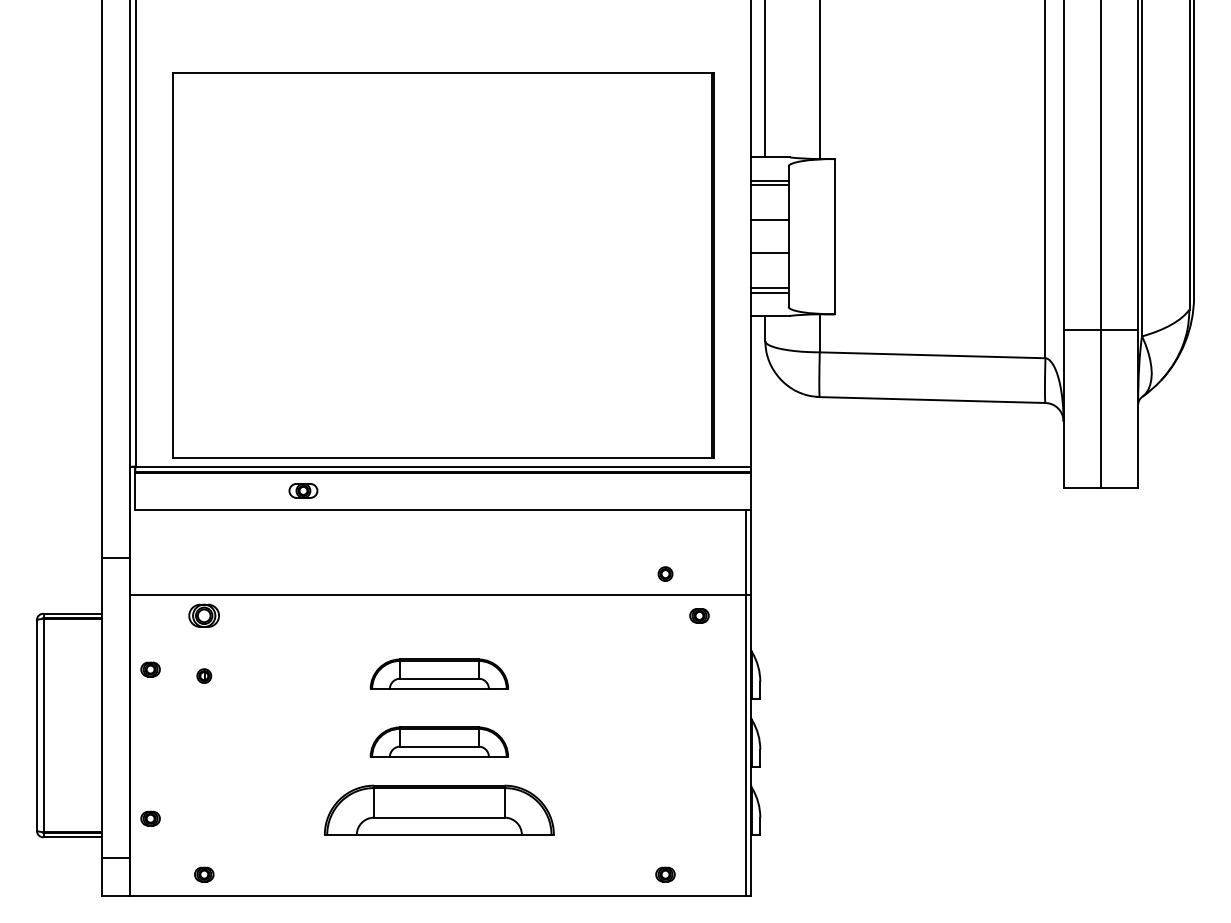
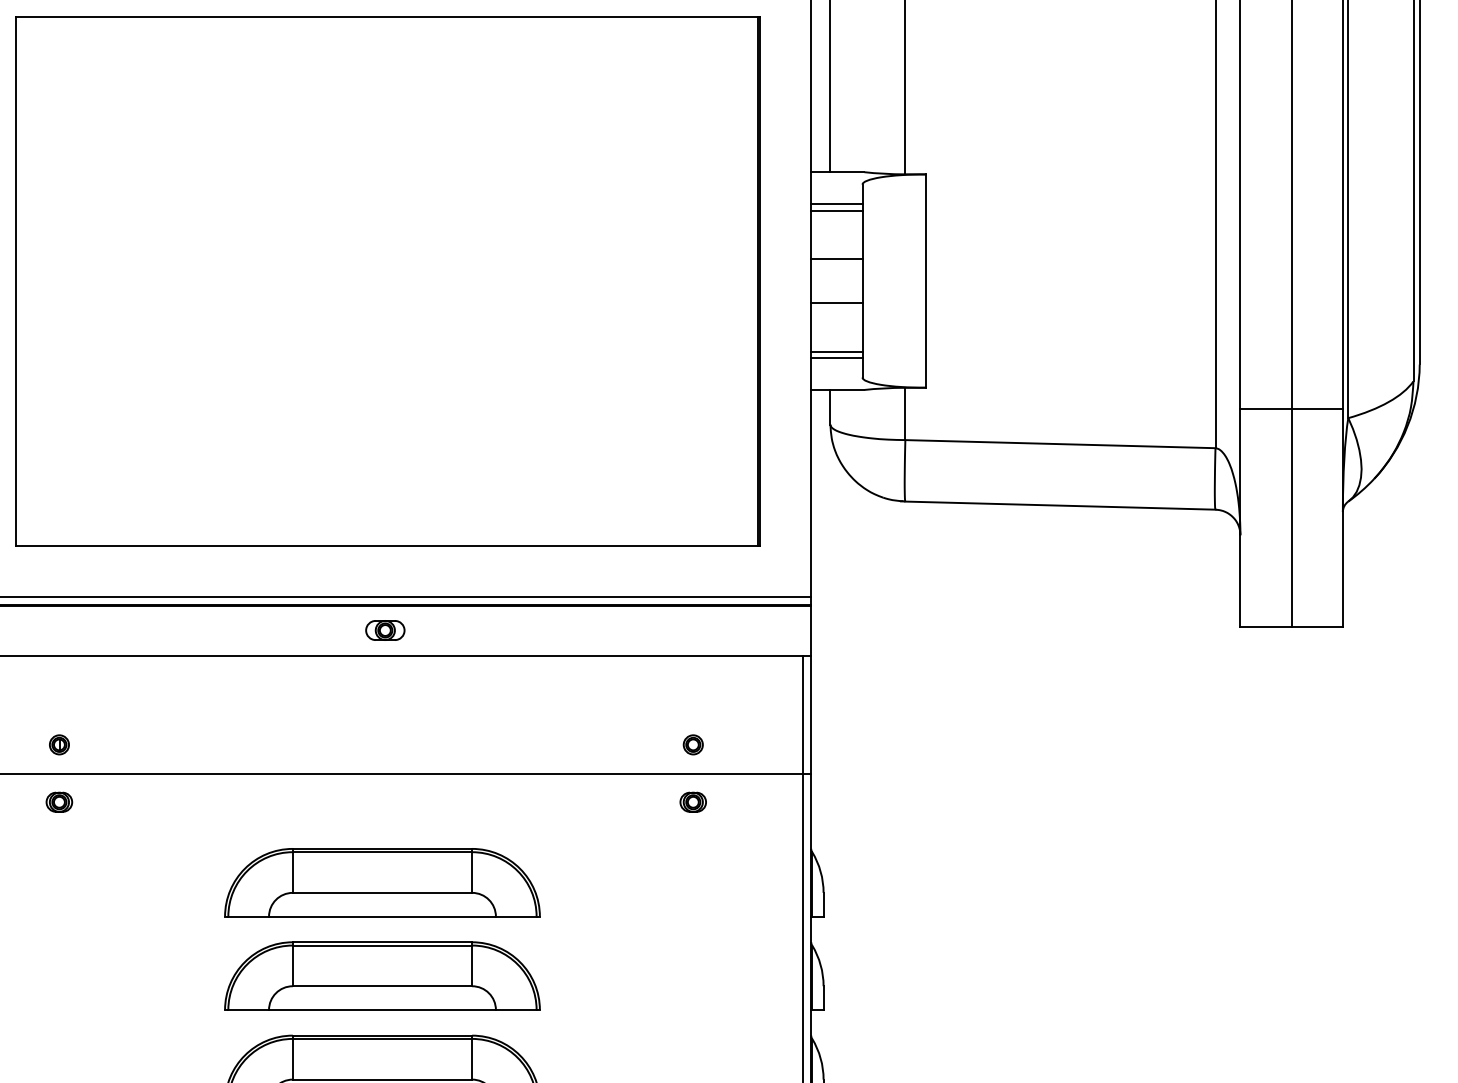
part: (443, 265) -> (388, 280), moved
part: (303, 490) -> (385, 629), moved
part: (204, 615) -> (59, 801), size x0.62
part: (699, 615) -> (693, 801), moved
part: (439, 673) -> (382, 881), size x1.67
part: (204, 675) -> (59, 744), moved
part: (439, 741) -> (382, 974), size x1.67

